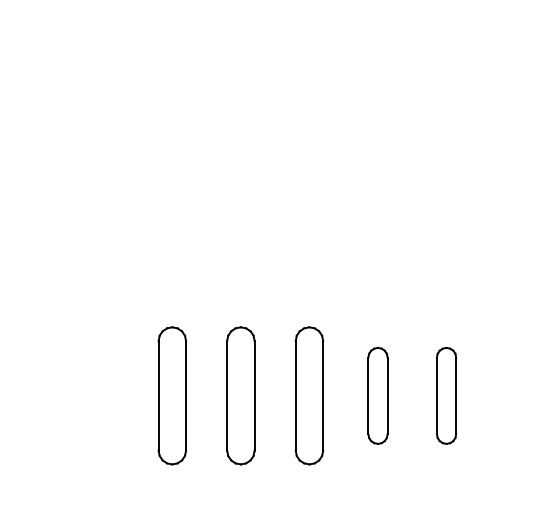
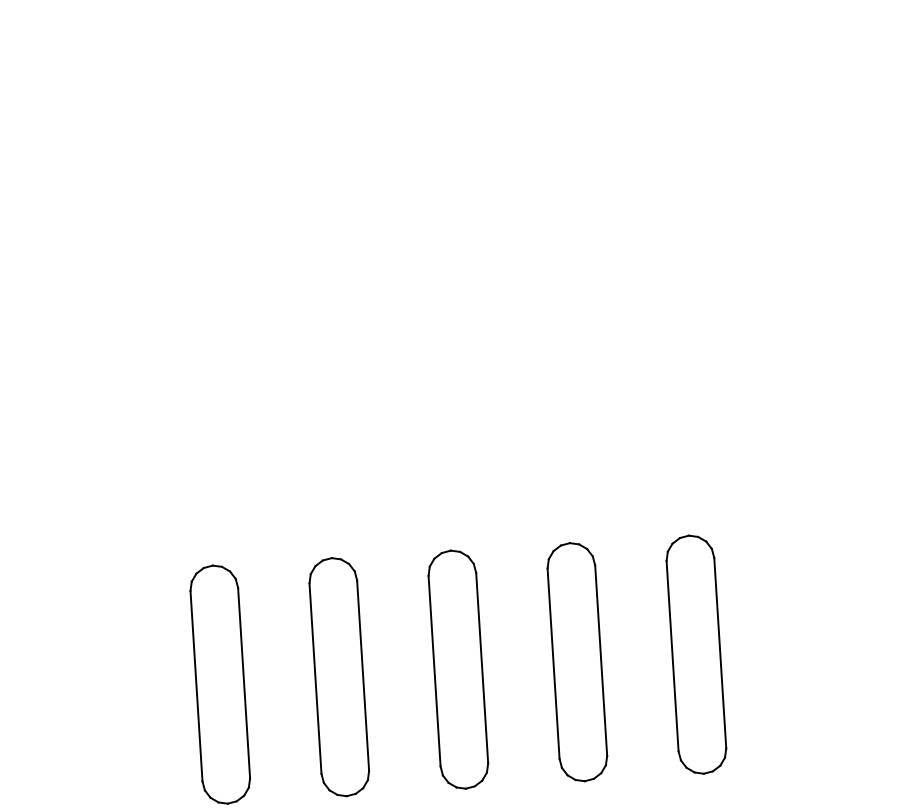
part: (377, 395) -> (576, 661), size x1.43
part: (446, 395) -> (696, 654), size x1.43

